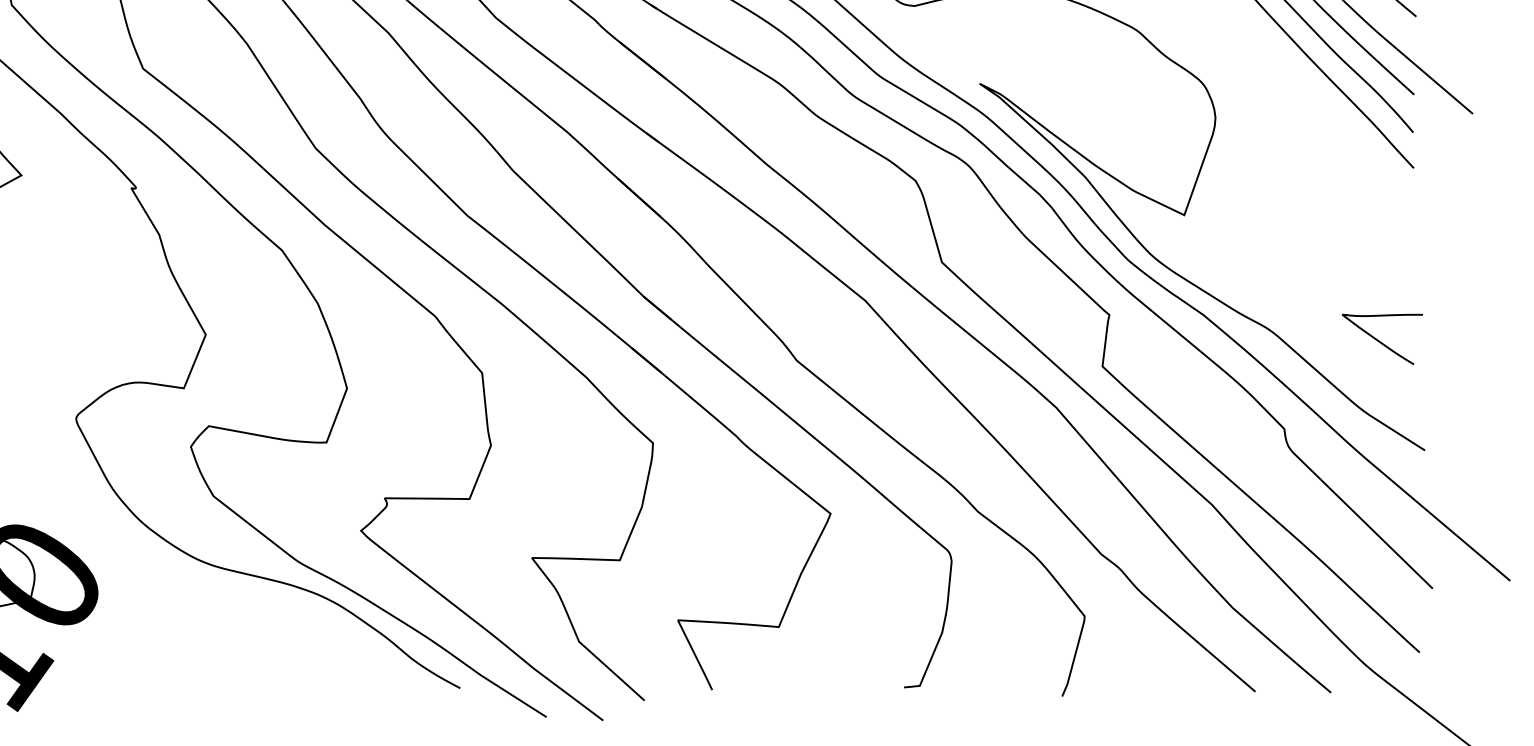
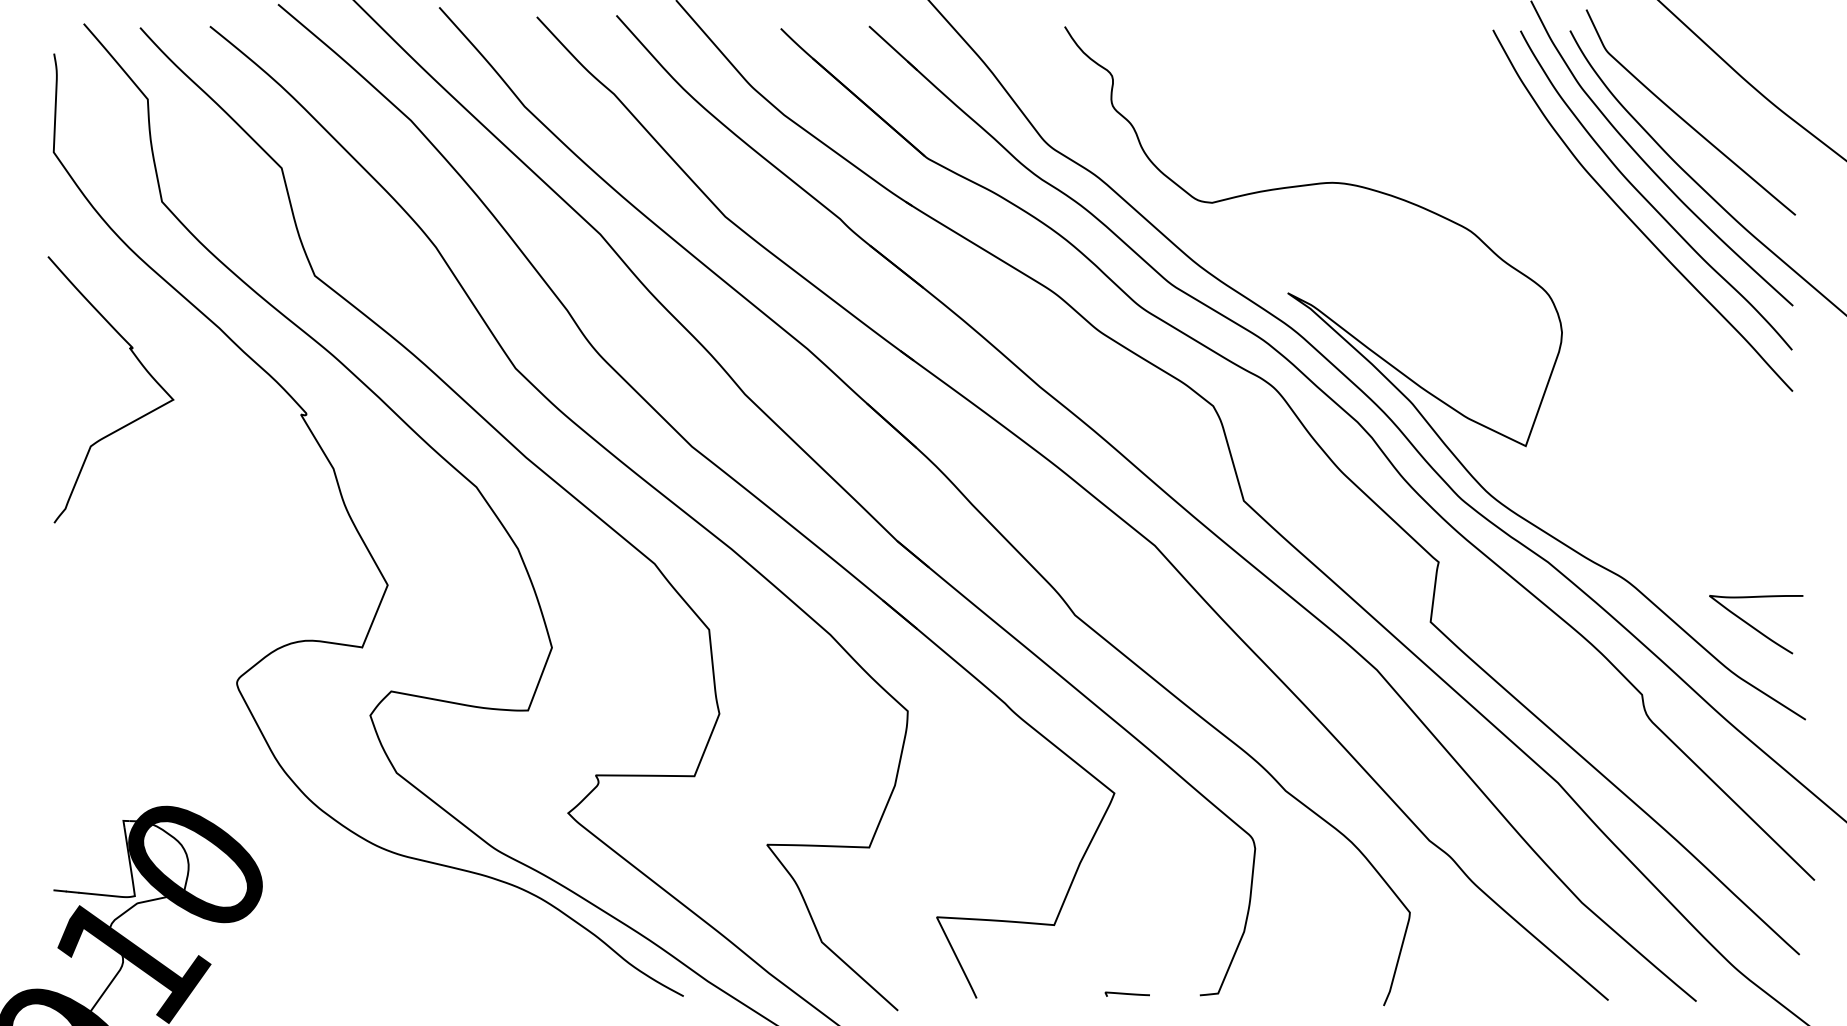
curve: (1380, 341) -> (1753, 626), moved
curve: (841, 685) -> (1126, 993), added

